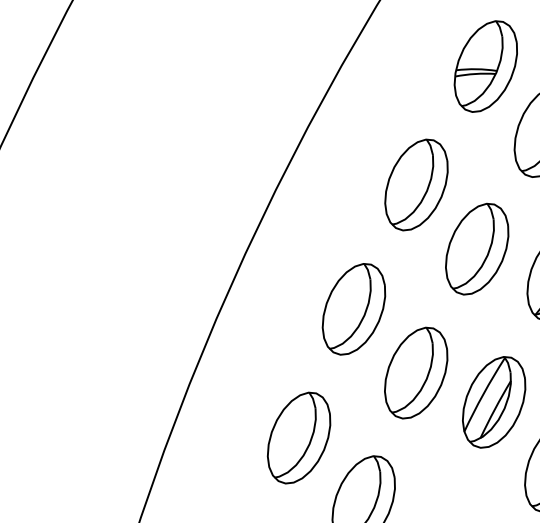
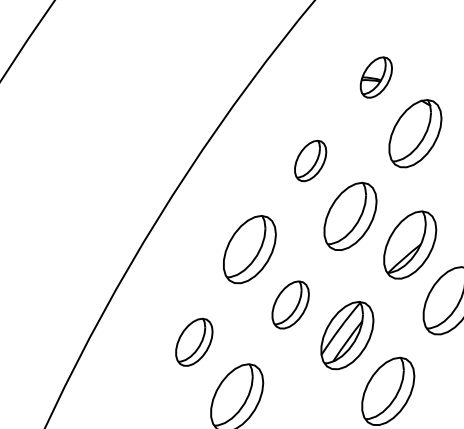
part: (486, 66) -> (376, 77), size x0.6
part: (416, 184) -> (310, 160), size x0.6
part: (415, 372) -> (290, 304), size x0.7
part: (299, 436) -> (194, 341), size x0.7

